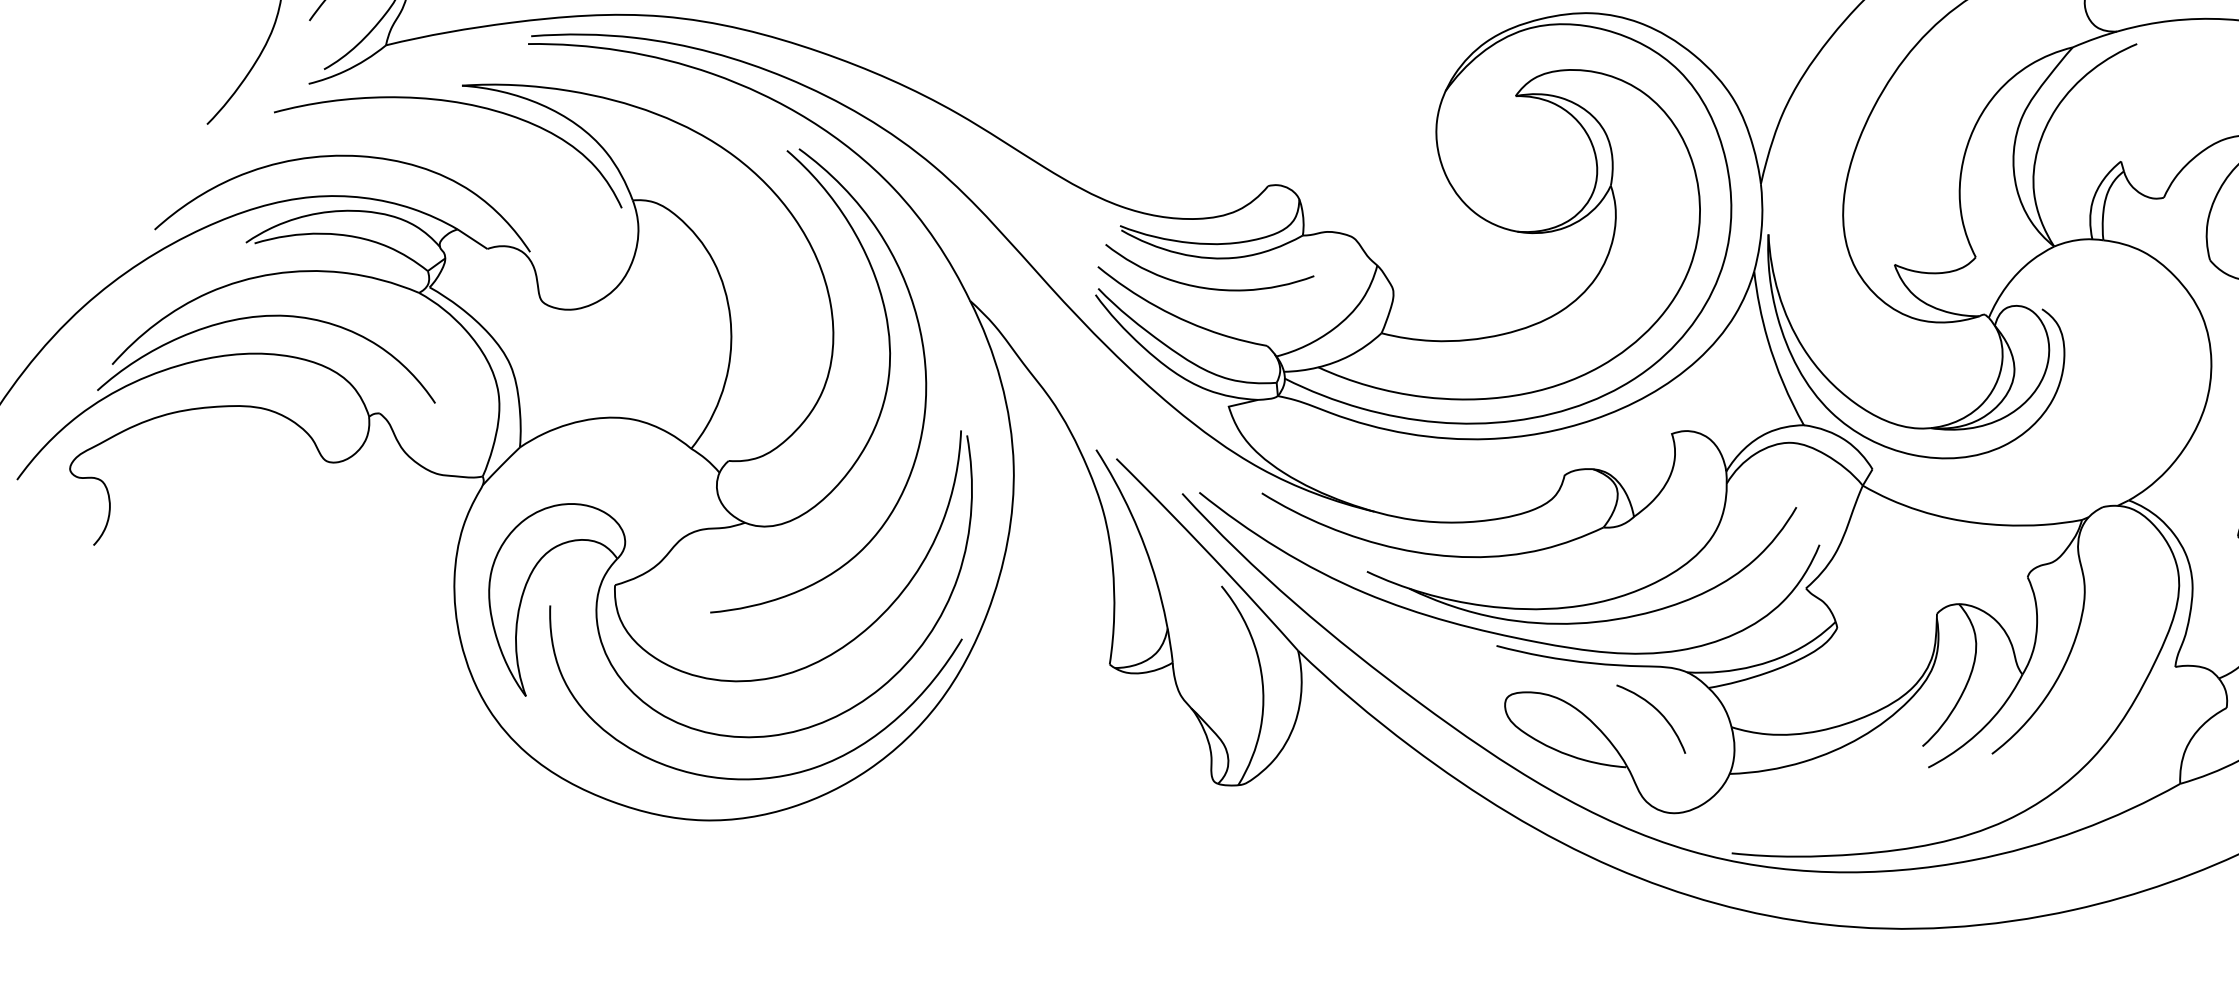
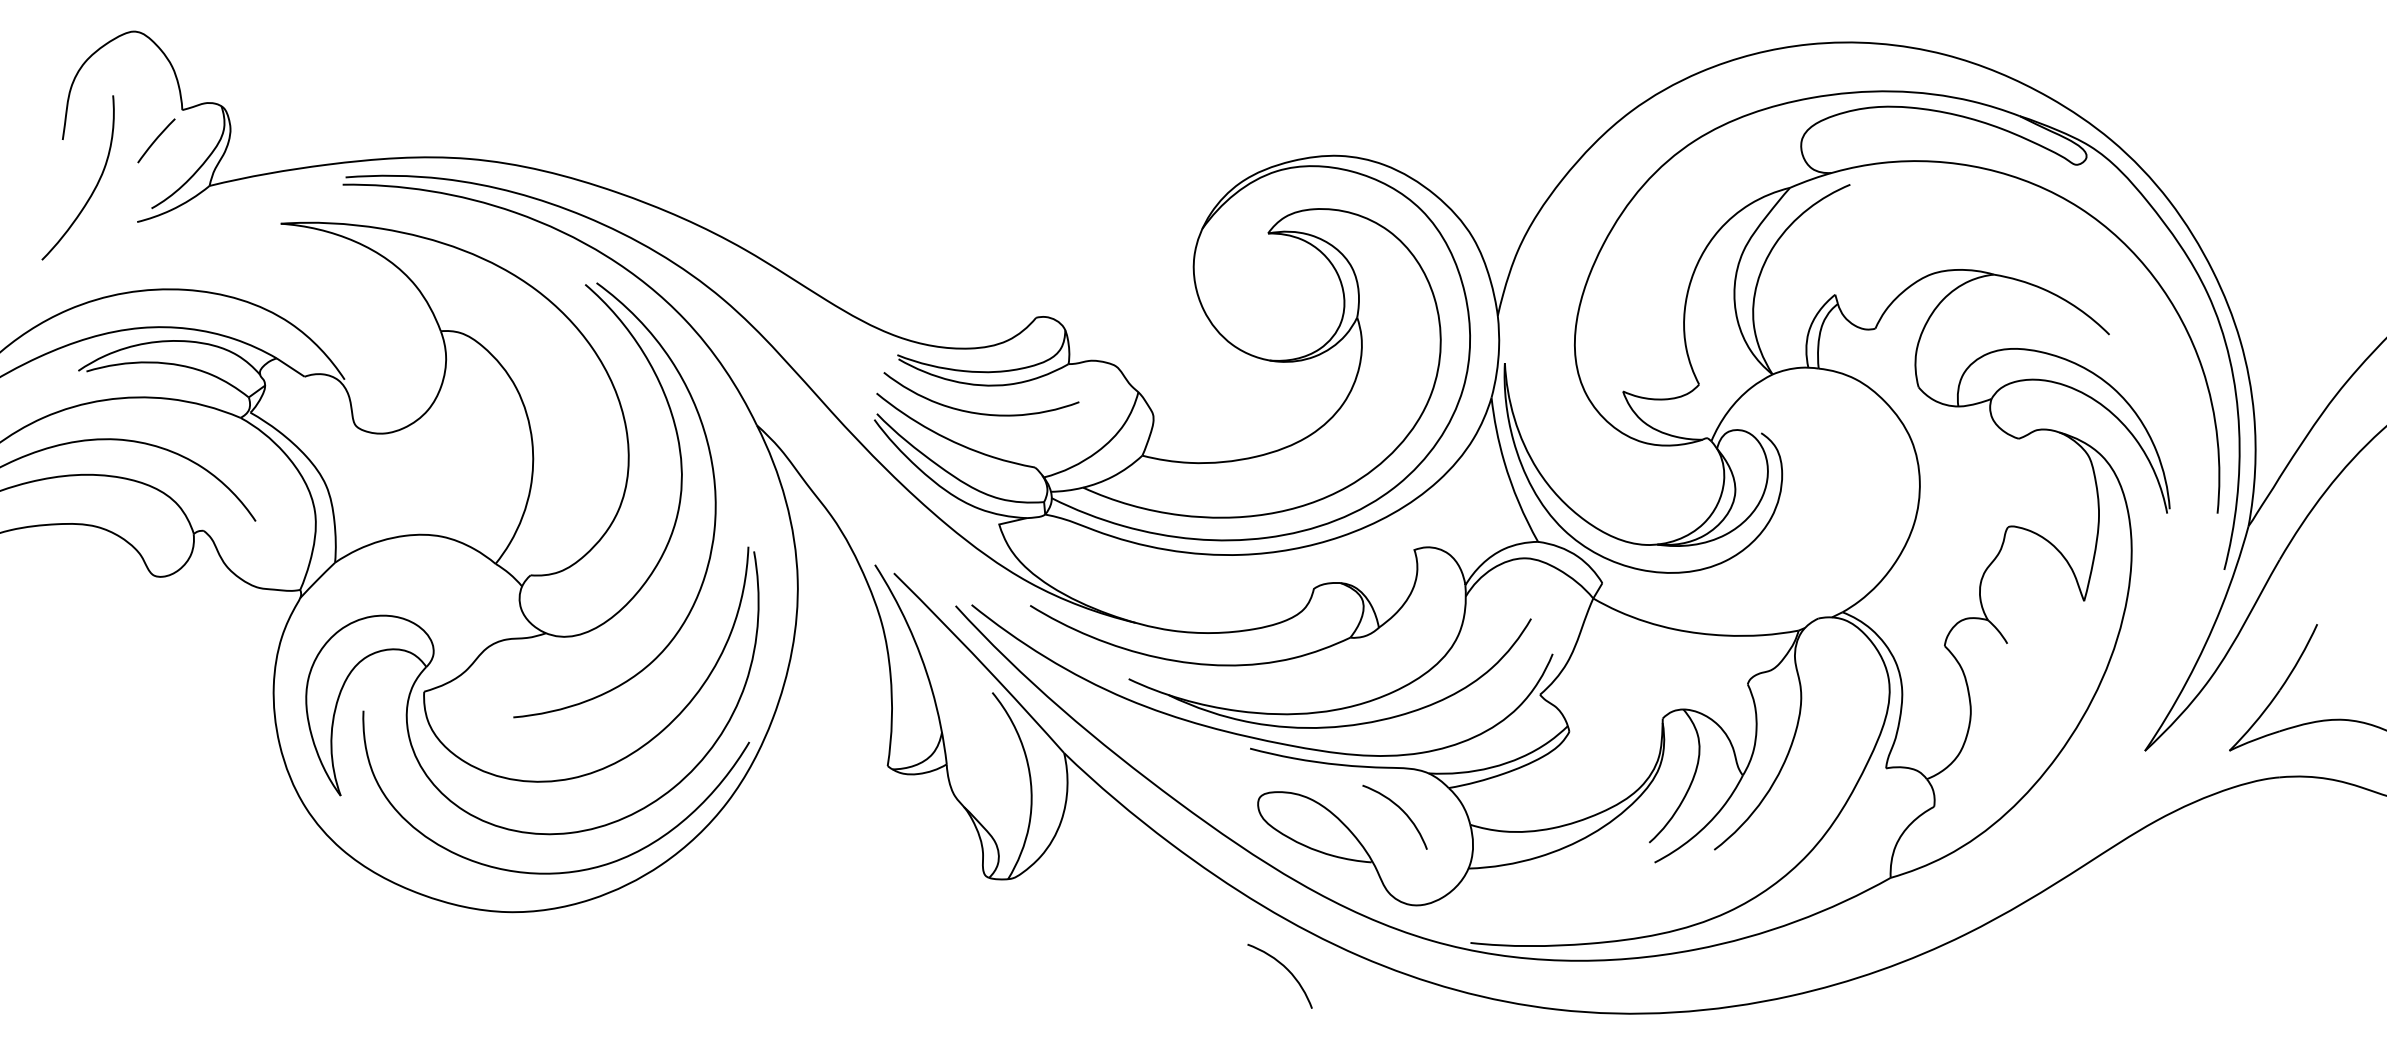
curve: (456, 103) -> (275, 240), removed
curve: (1534, 880) -> (1285, 968), added

